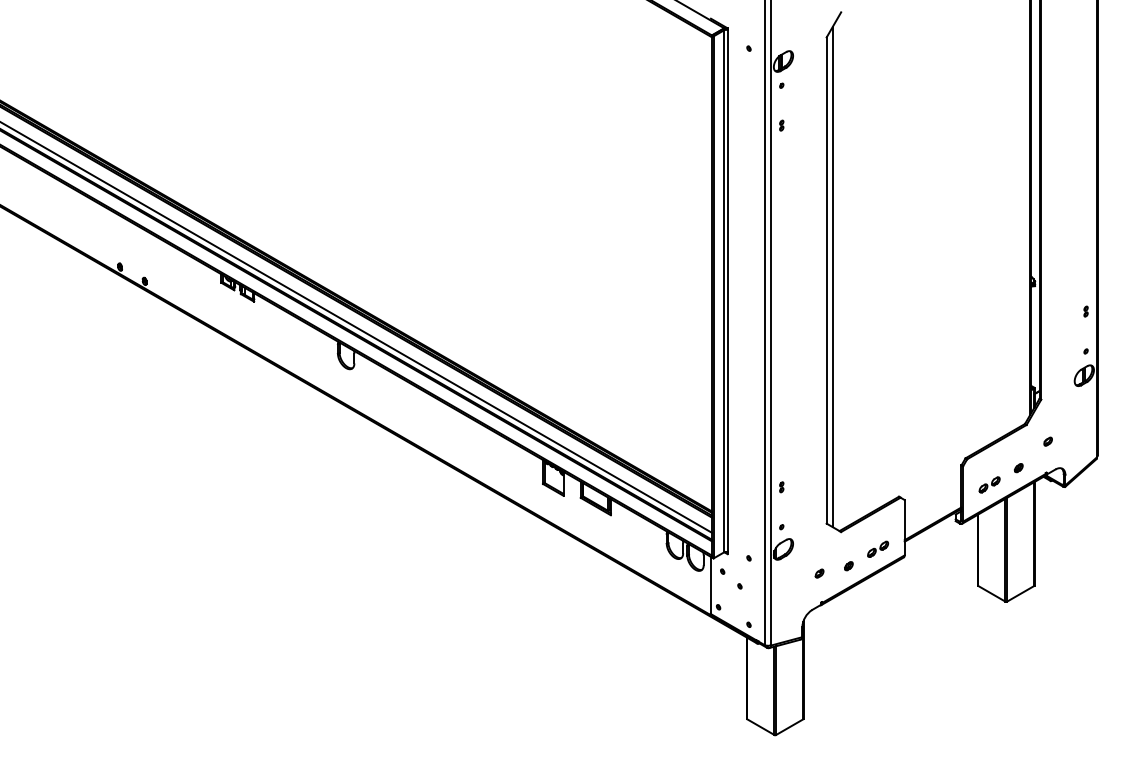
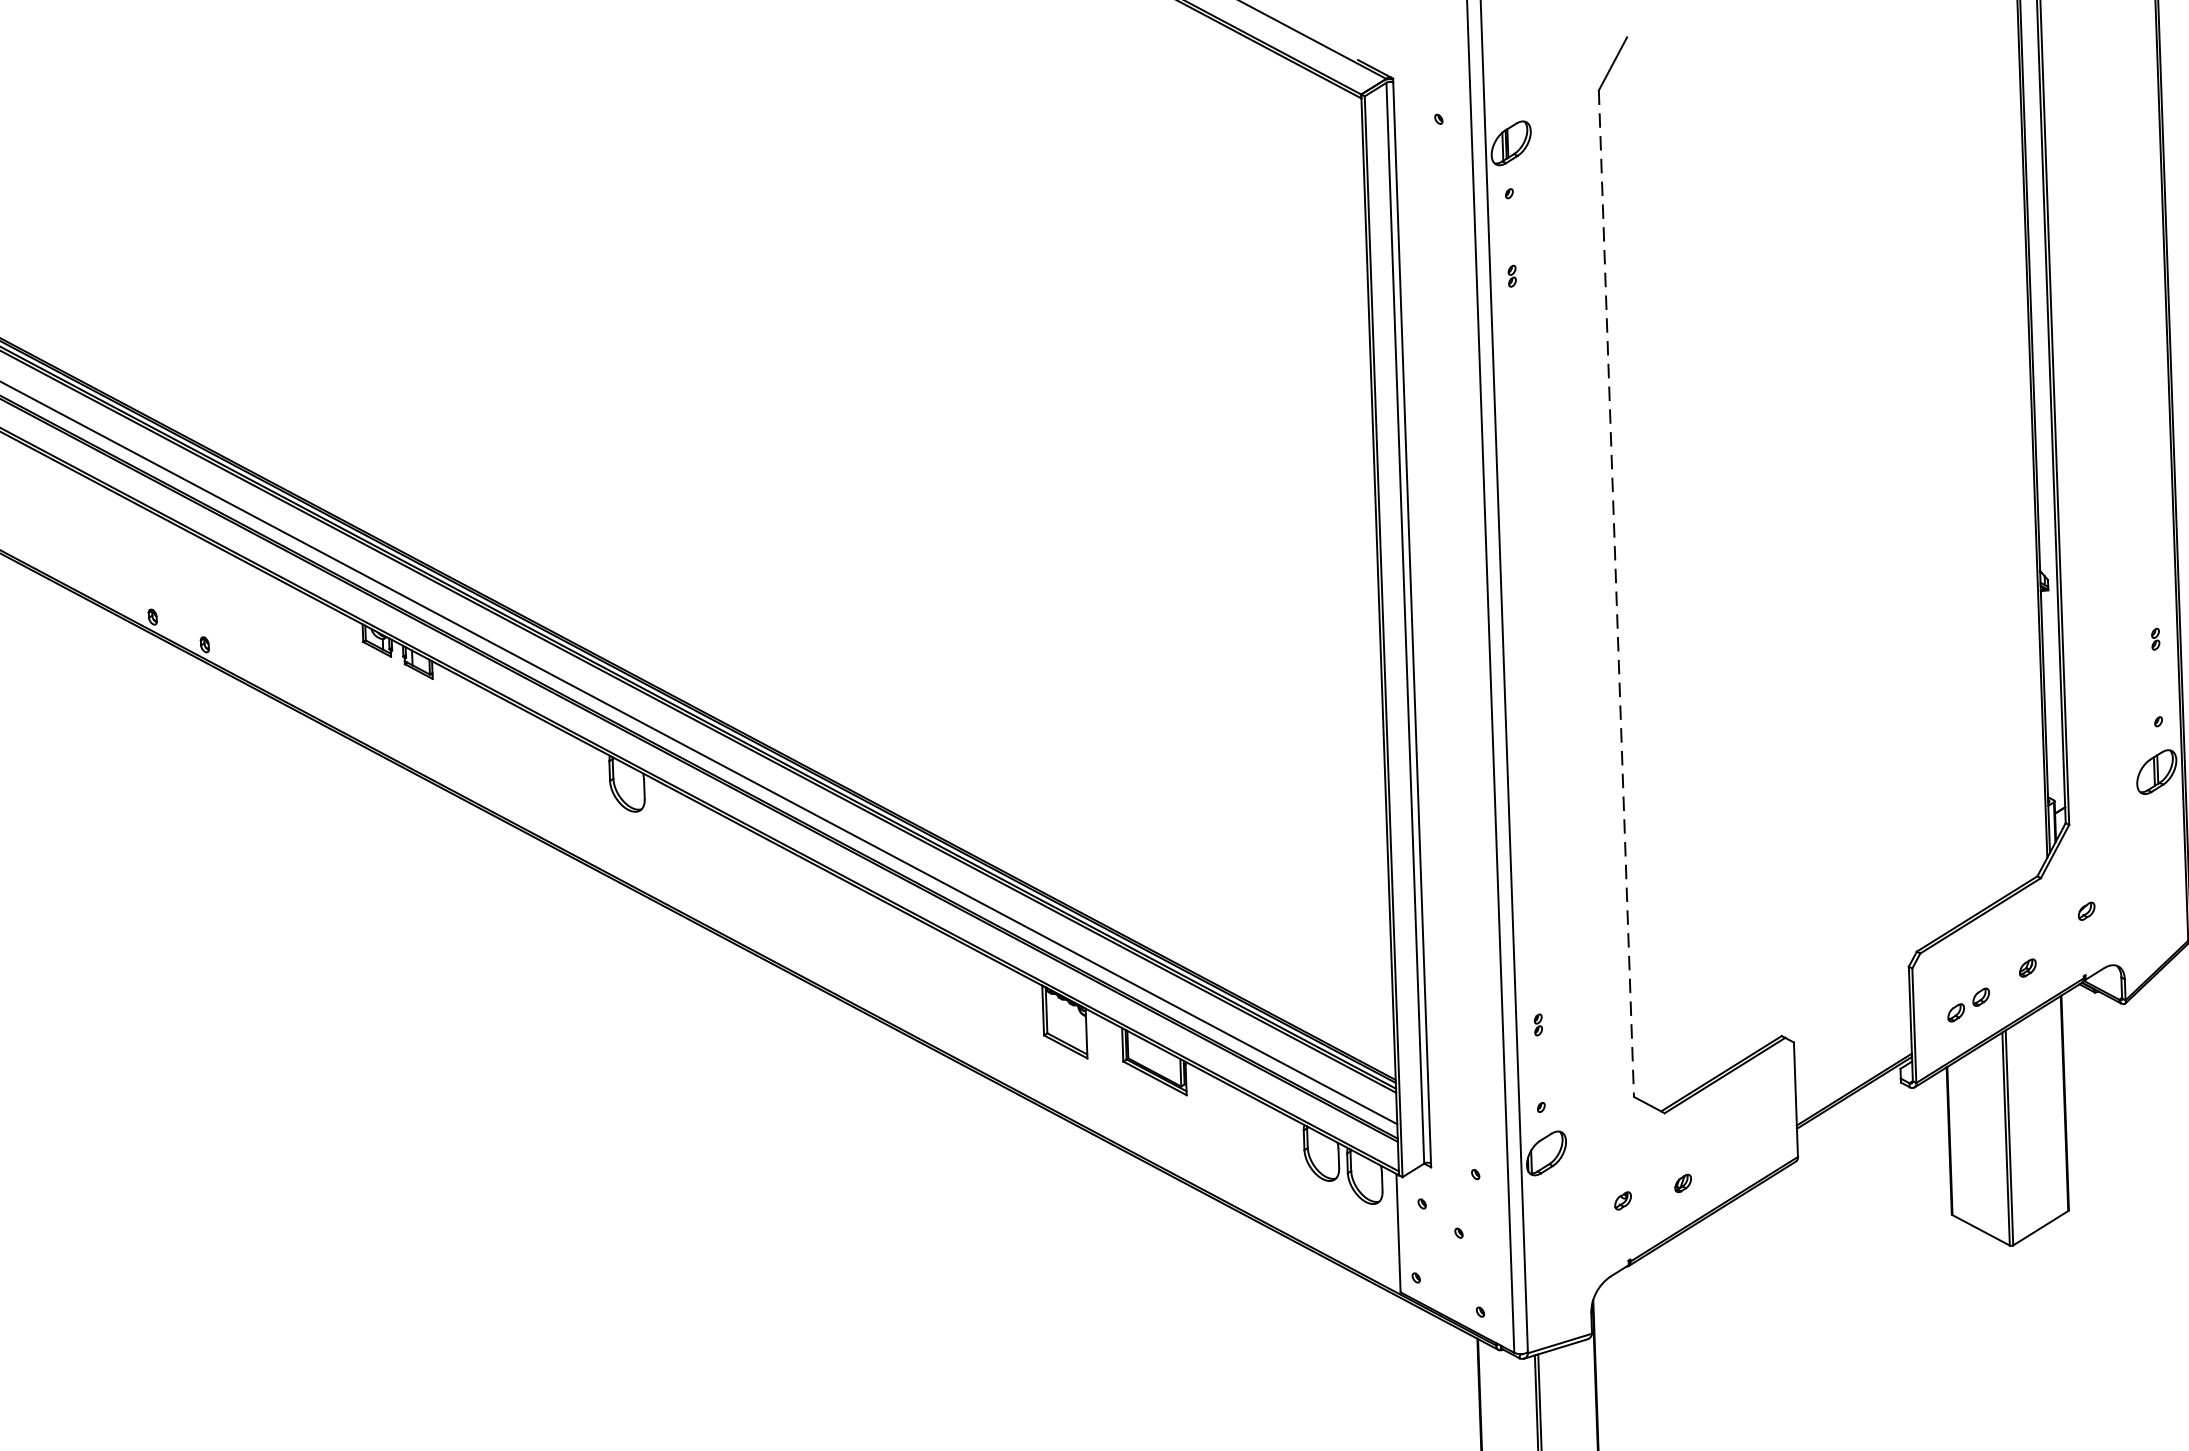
line: (832, 276) -> (1628, 584), removed
line: (826, 281) -> (1616, 595), solid -> dashed
part: (878, 548) -> (1743, 1144), removed

